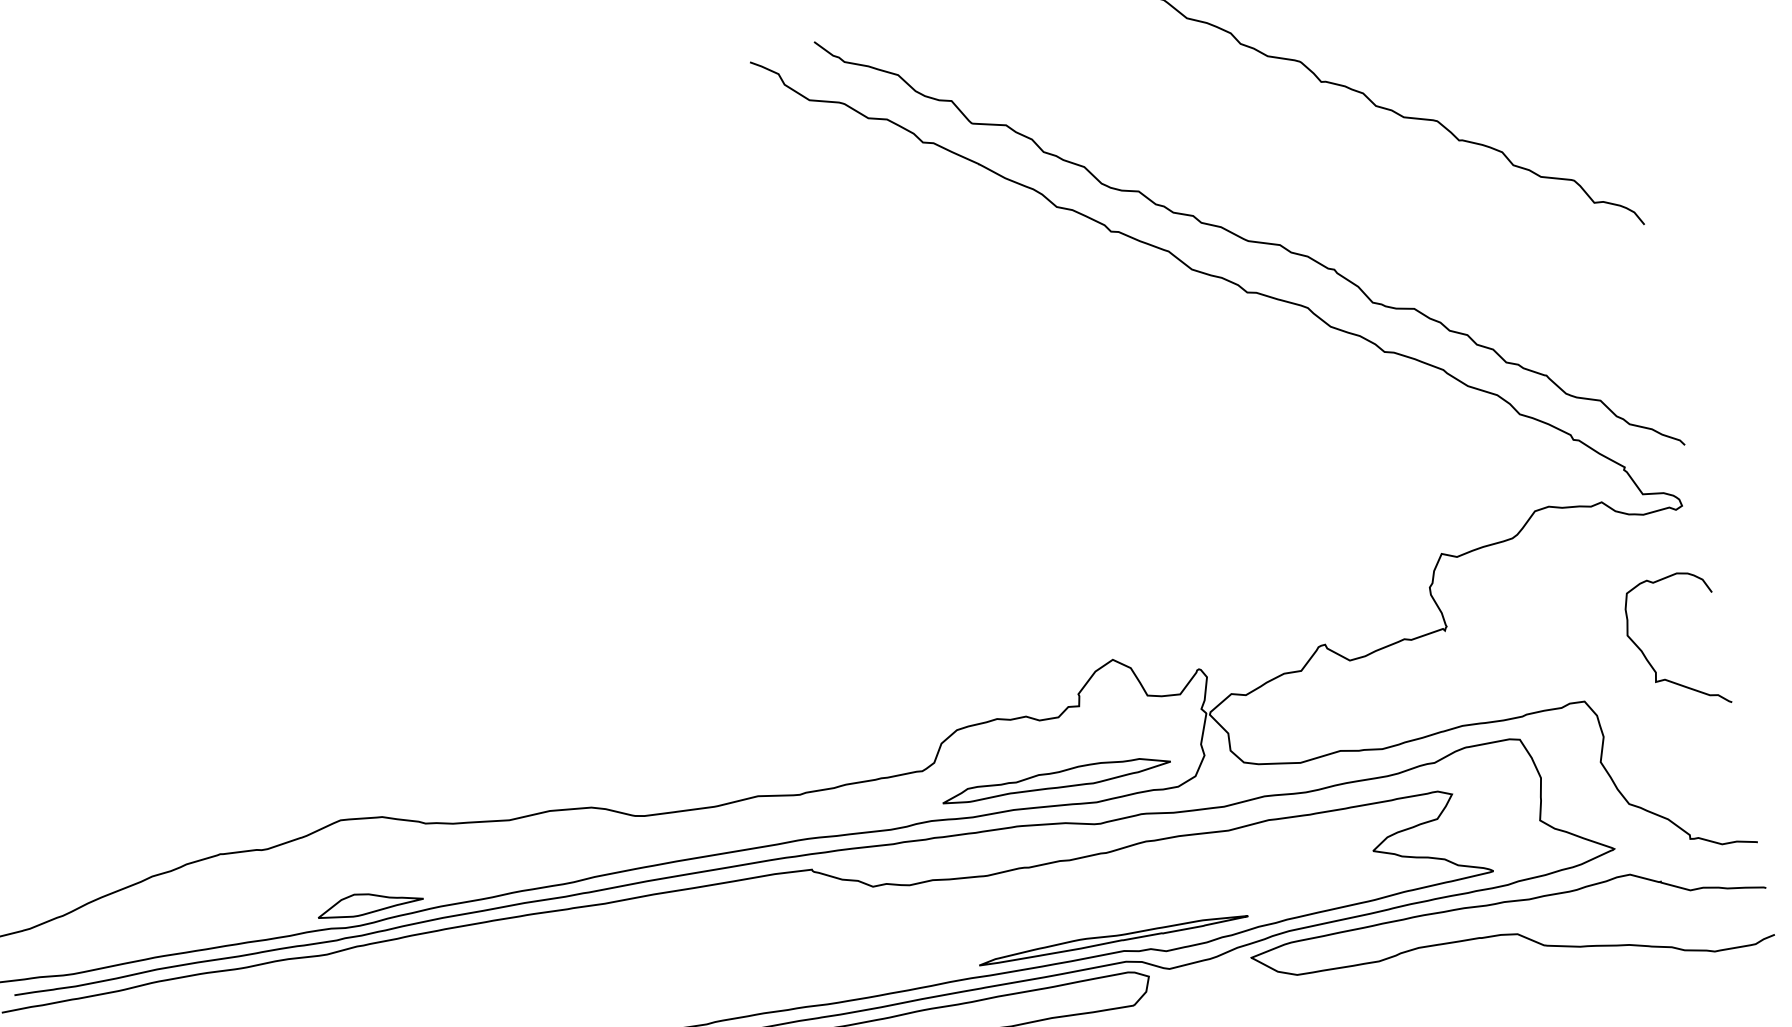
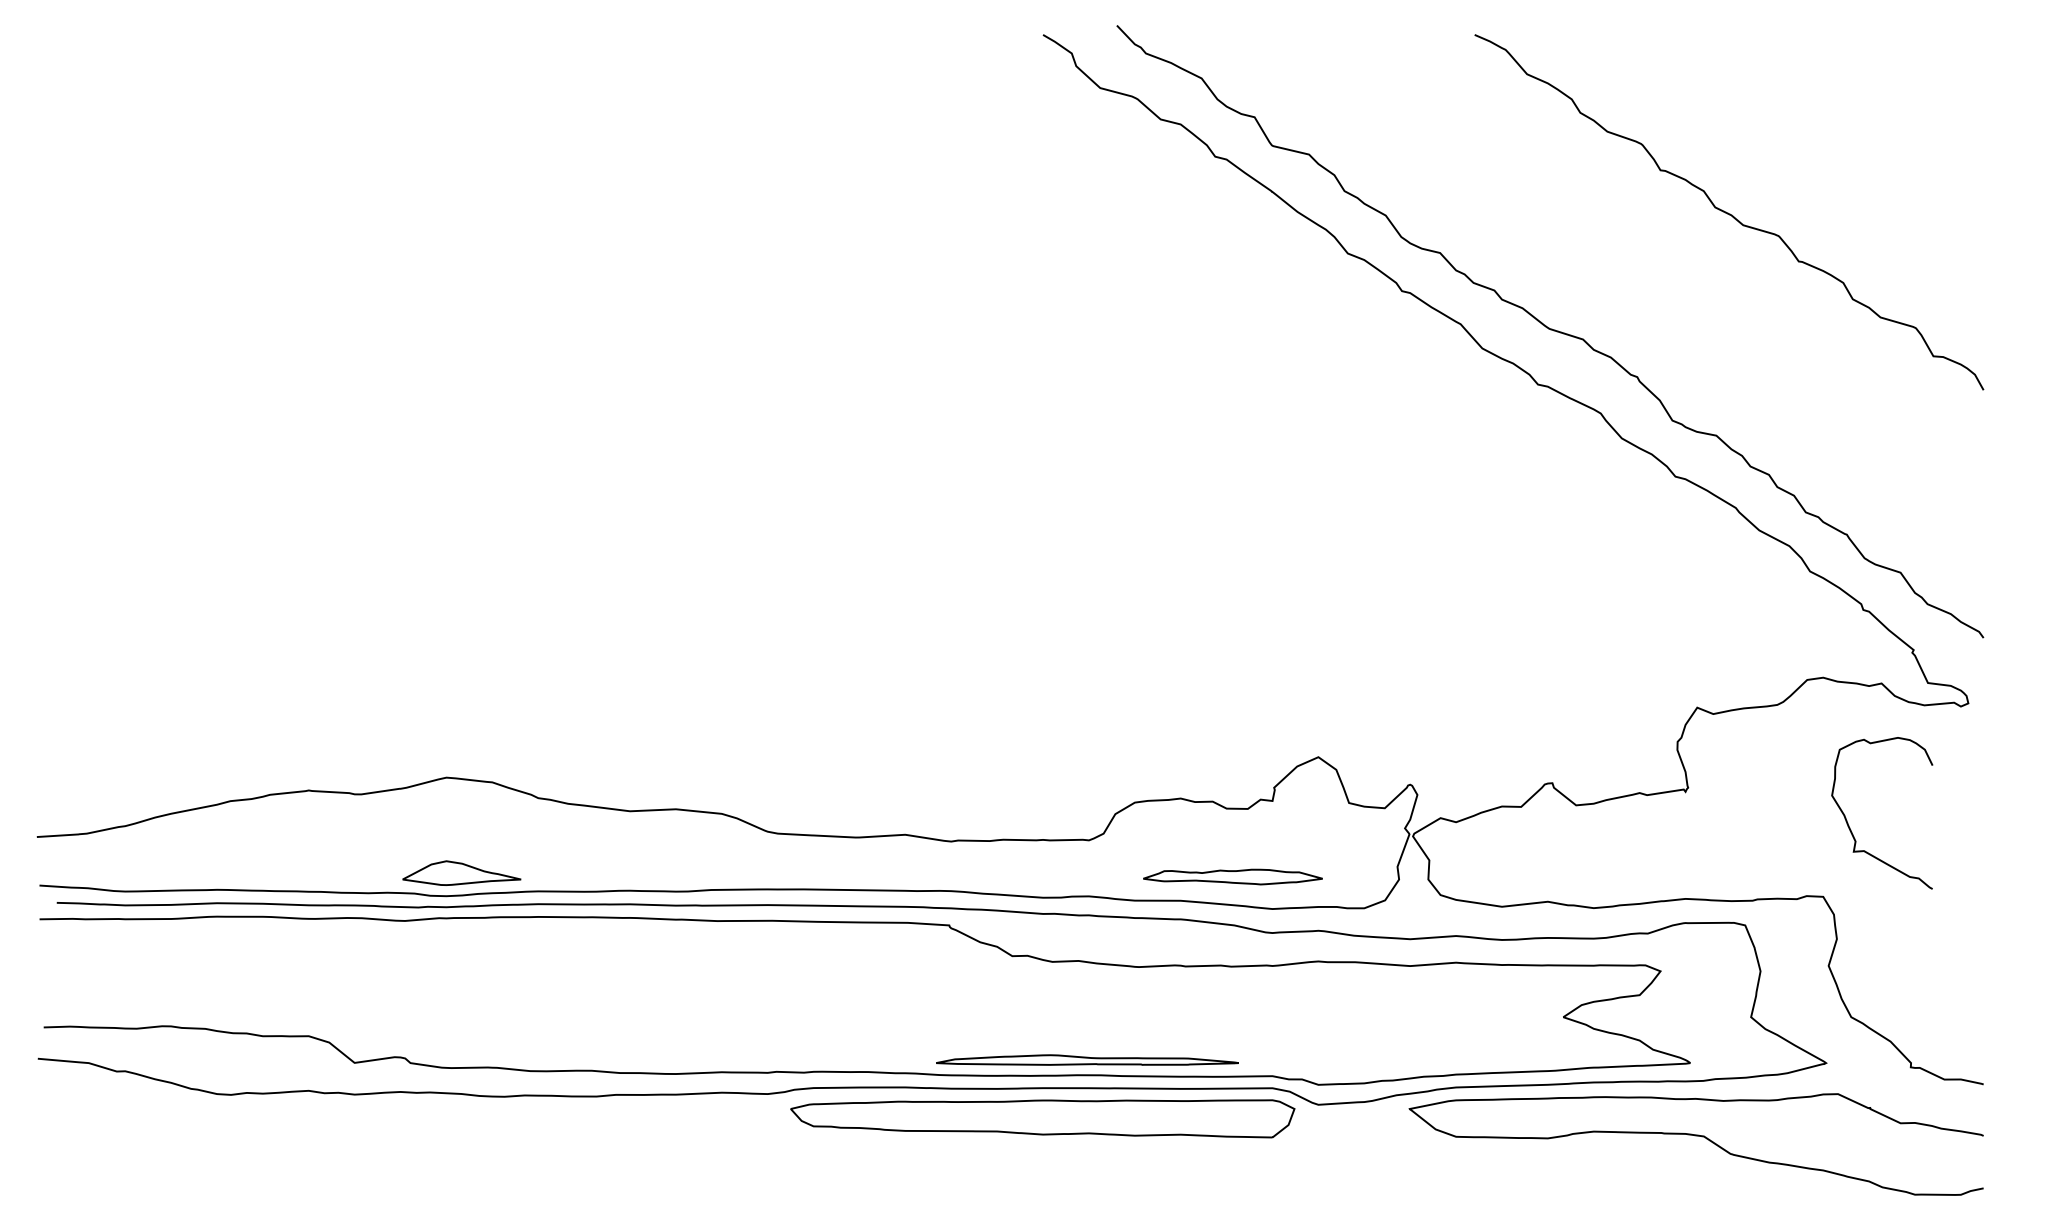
curve: (1650, 662) -> (1851, 829), moved
part: (1055, 779) -> (1232, 876), size x0.7
part: (1113, 937) -> (1087, 1059), moved

